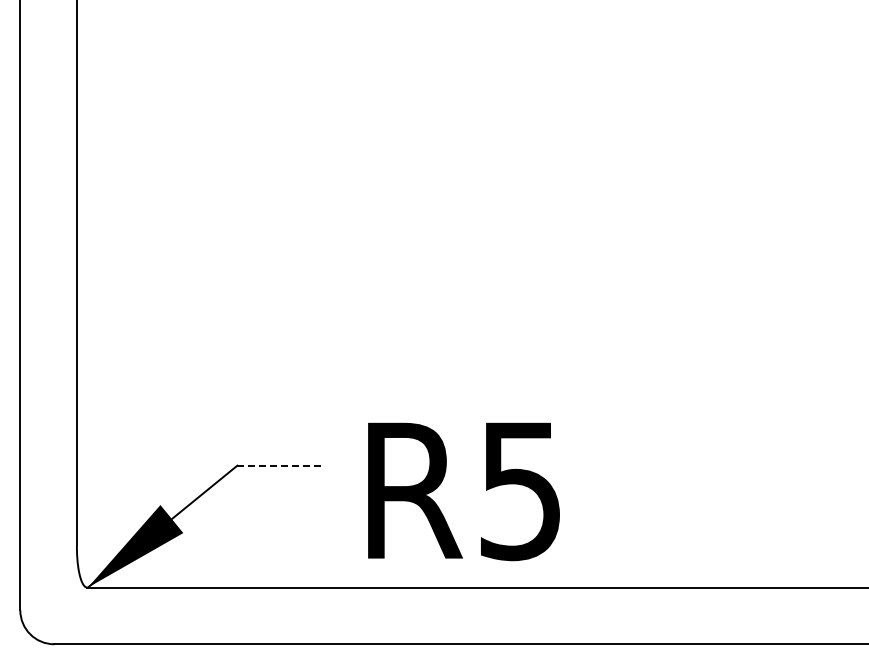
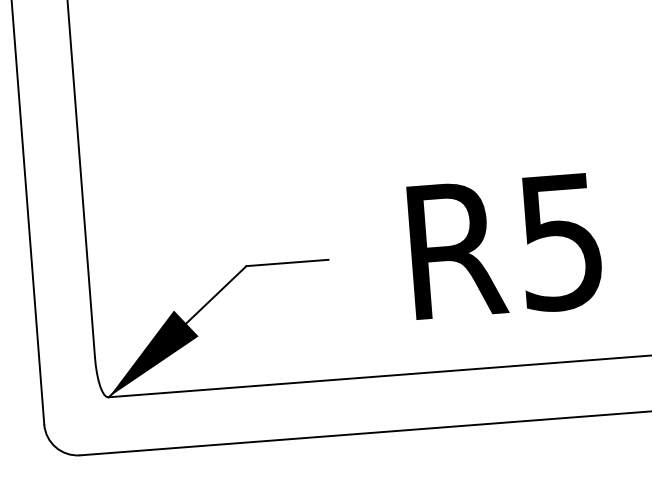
line: (279, 465) -> (287, 262), dashed -> solid
text: (463, 491) -> (505, 247), moved

